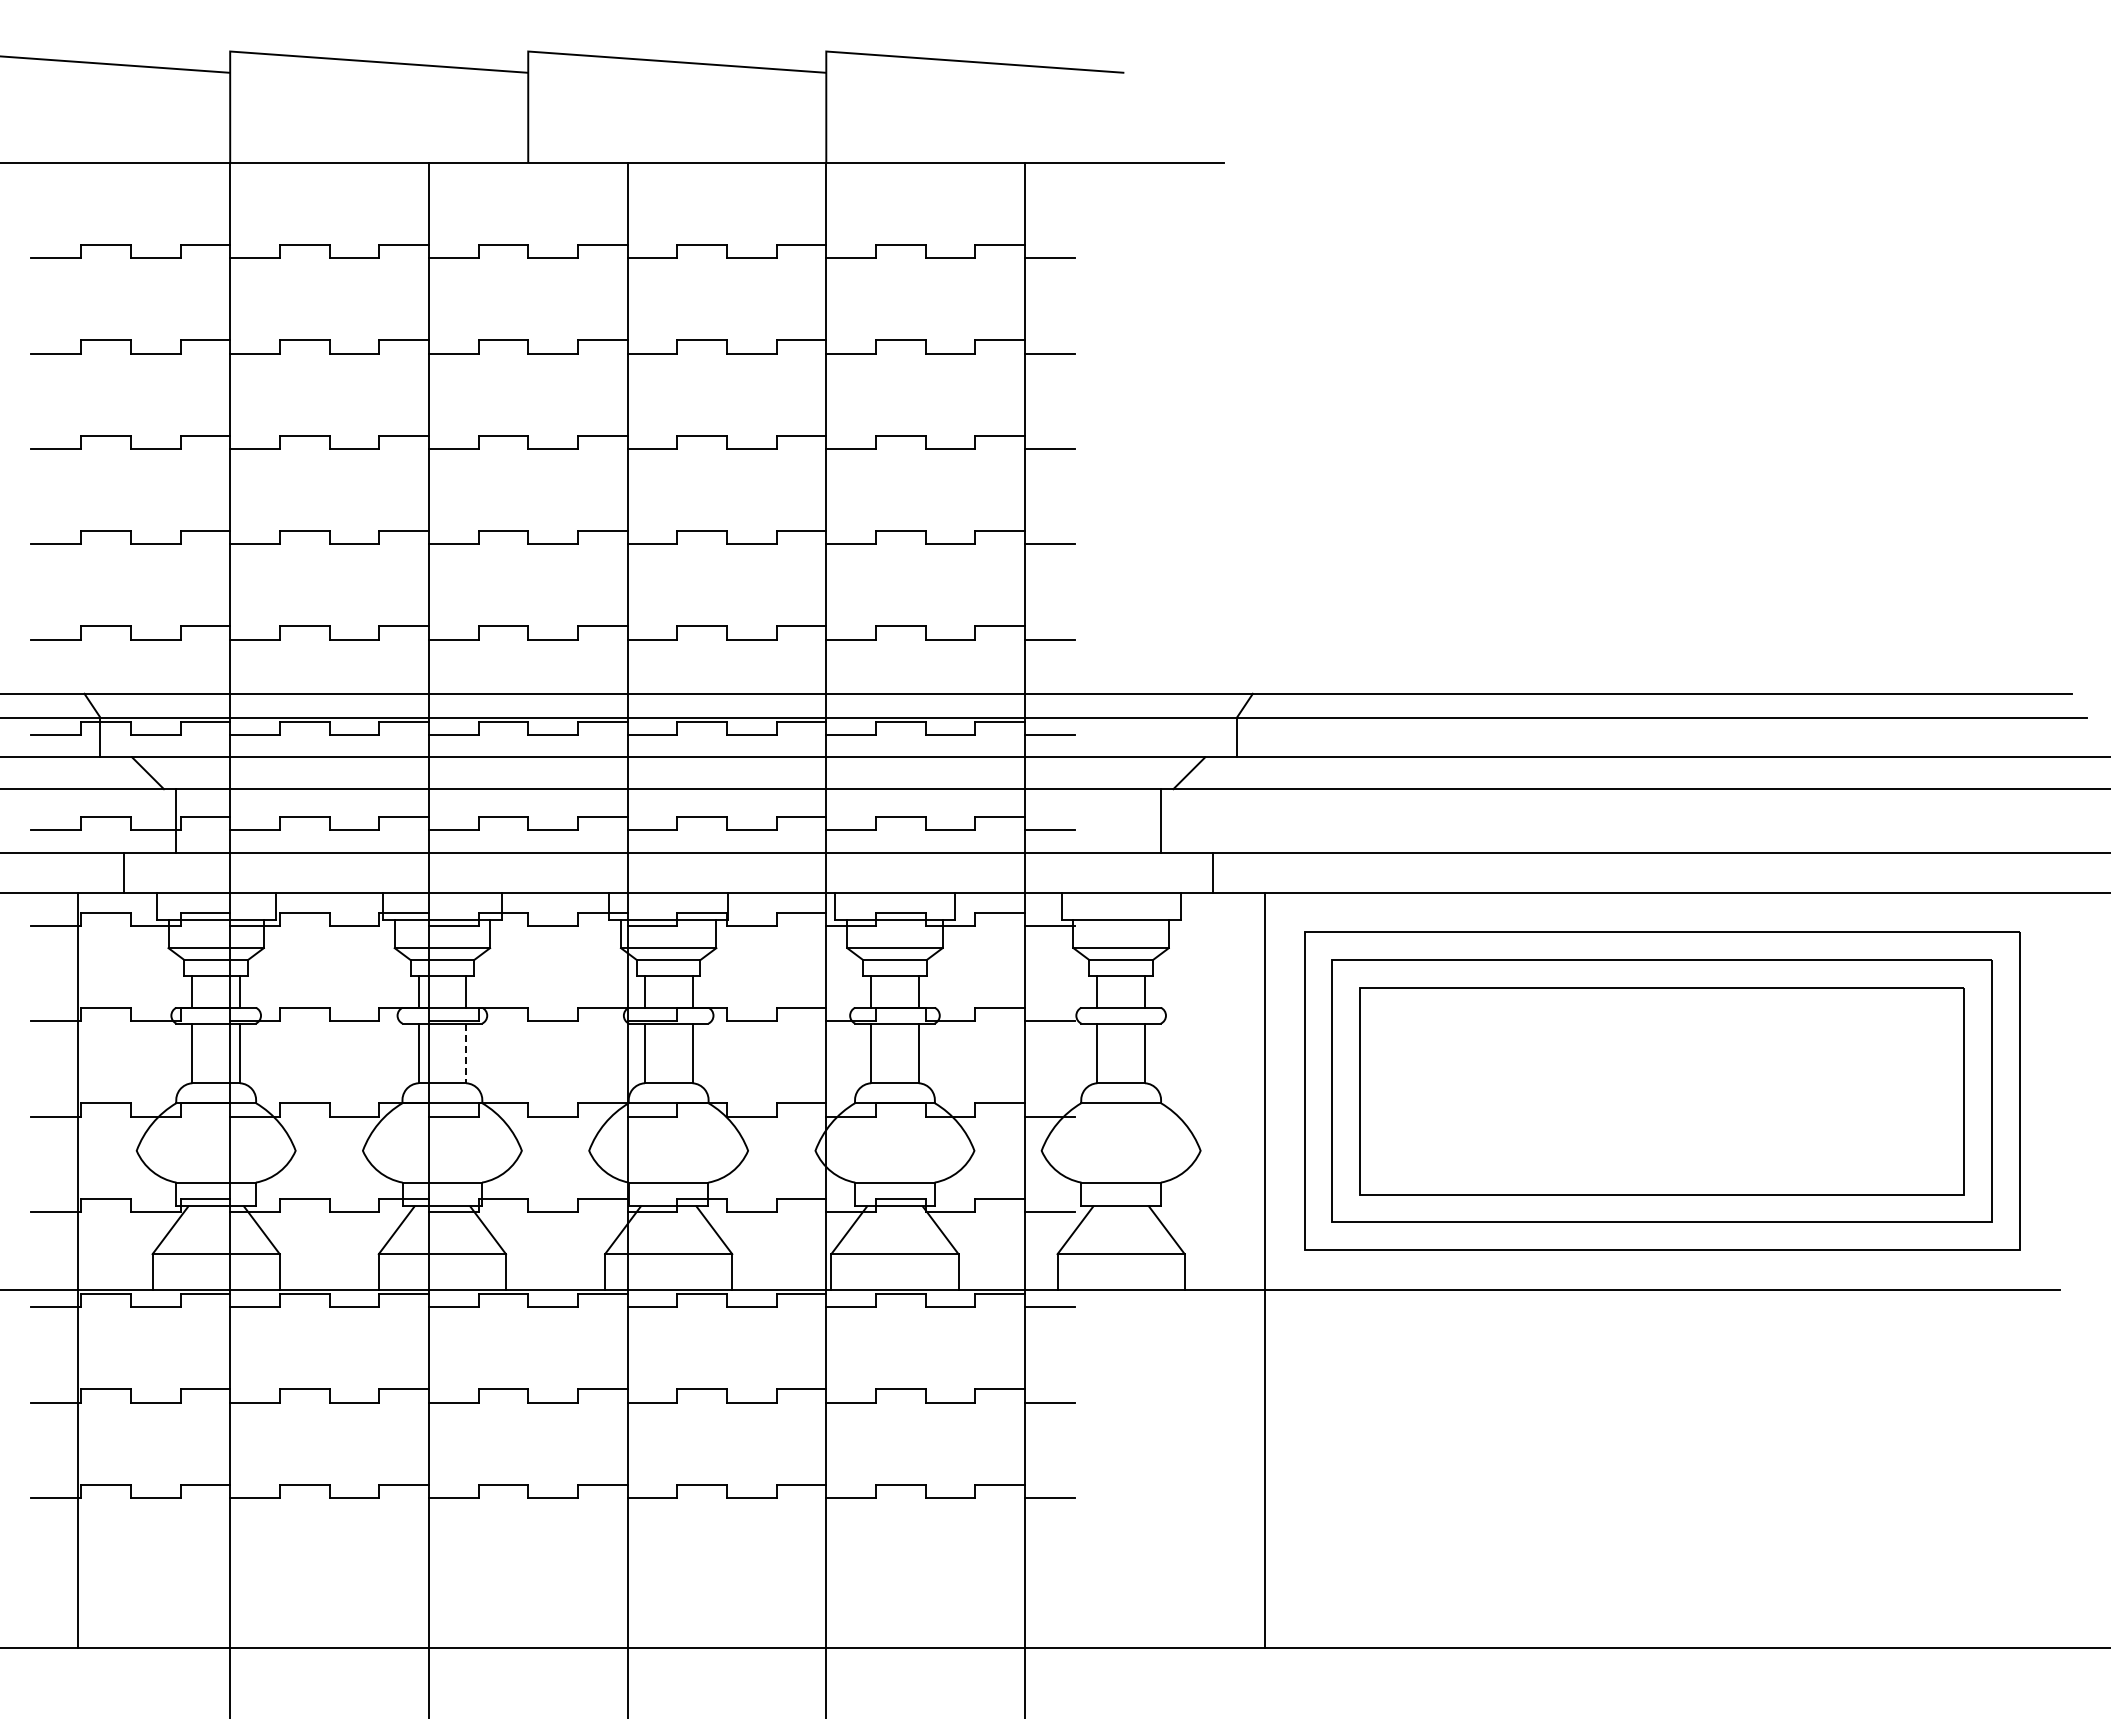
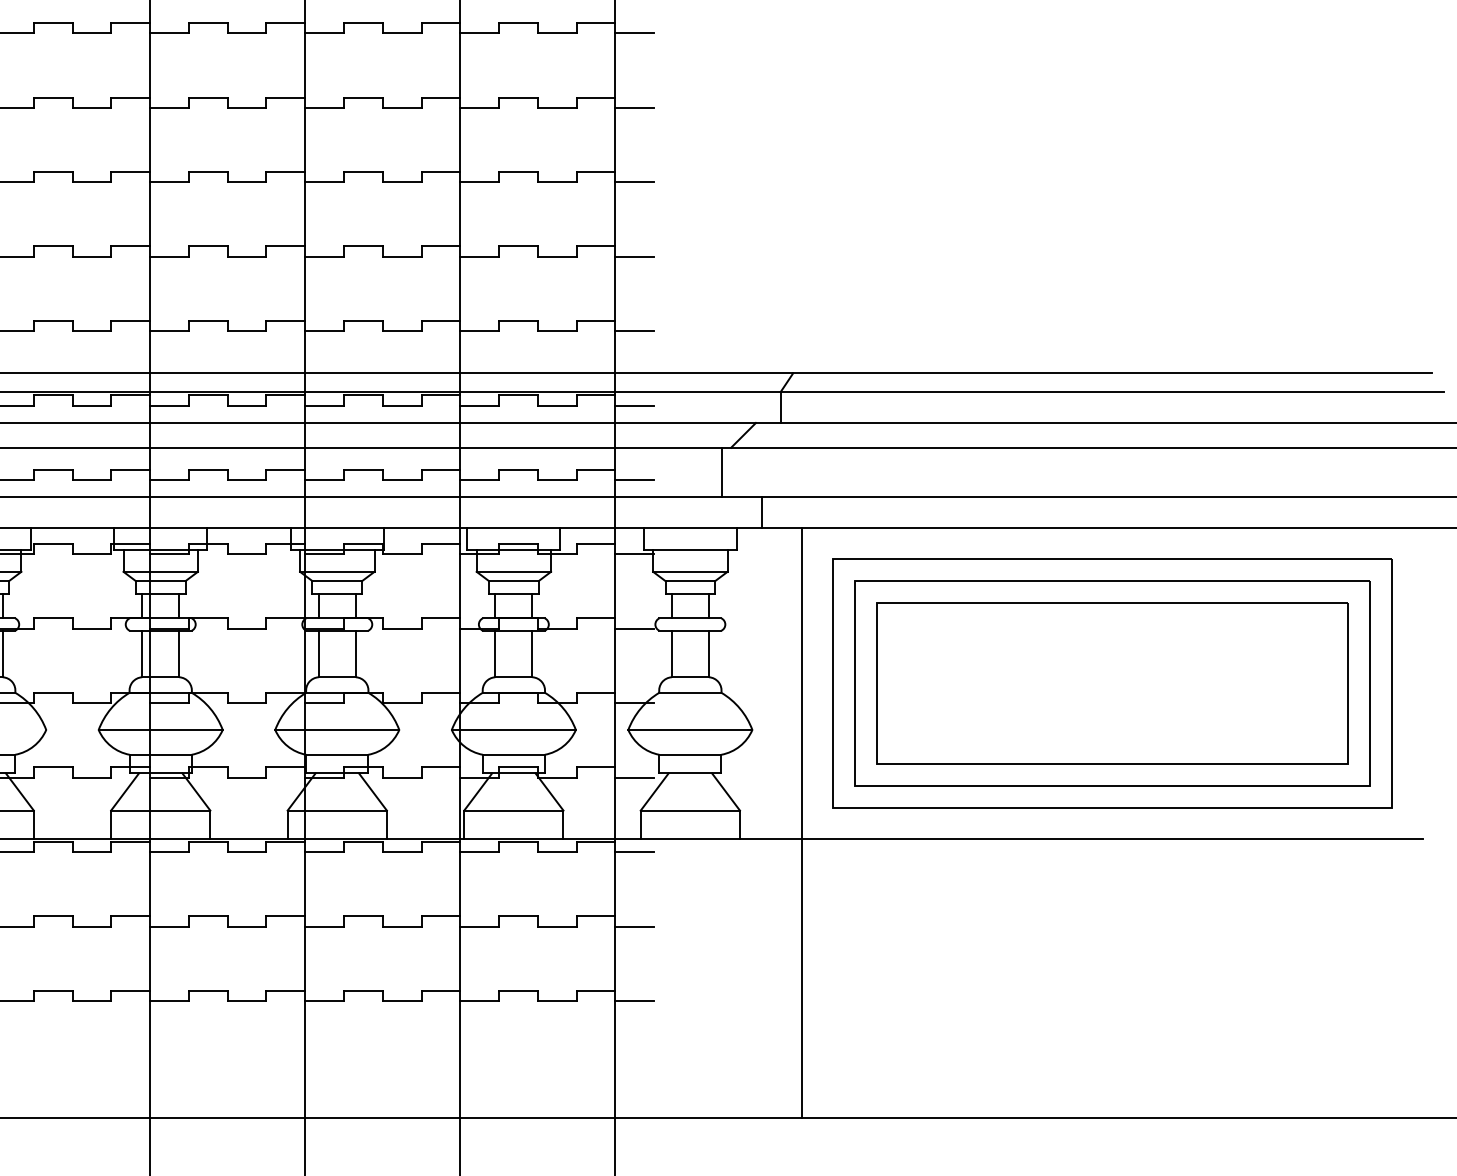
line: (466, 1053) -> (179, 654), dashed -> solid
line: (441, 1150) -> (160, 729), added
line: (668, 1150) -> (337, 729), added
line: (894, 1150) -> (513, 729), added
line: (1120, 1150) -> (689, 729), added

